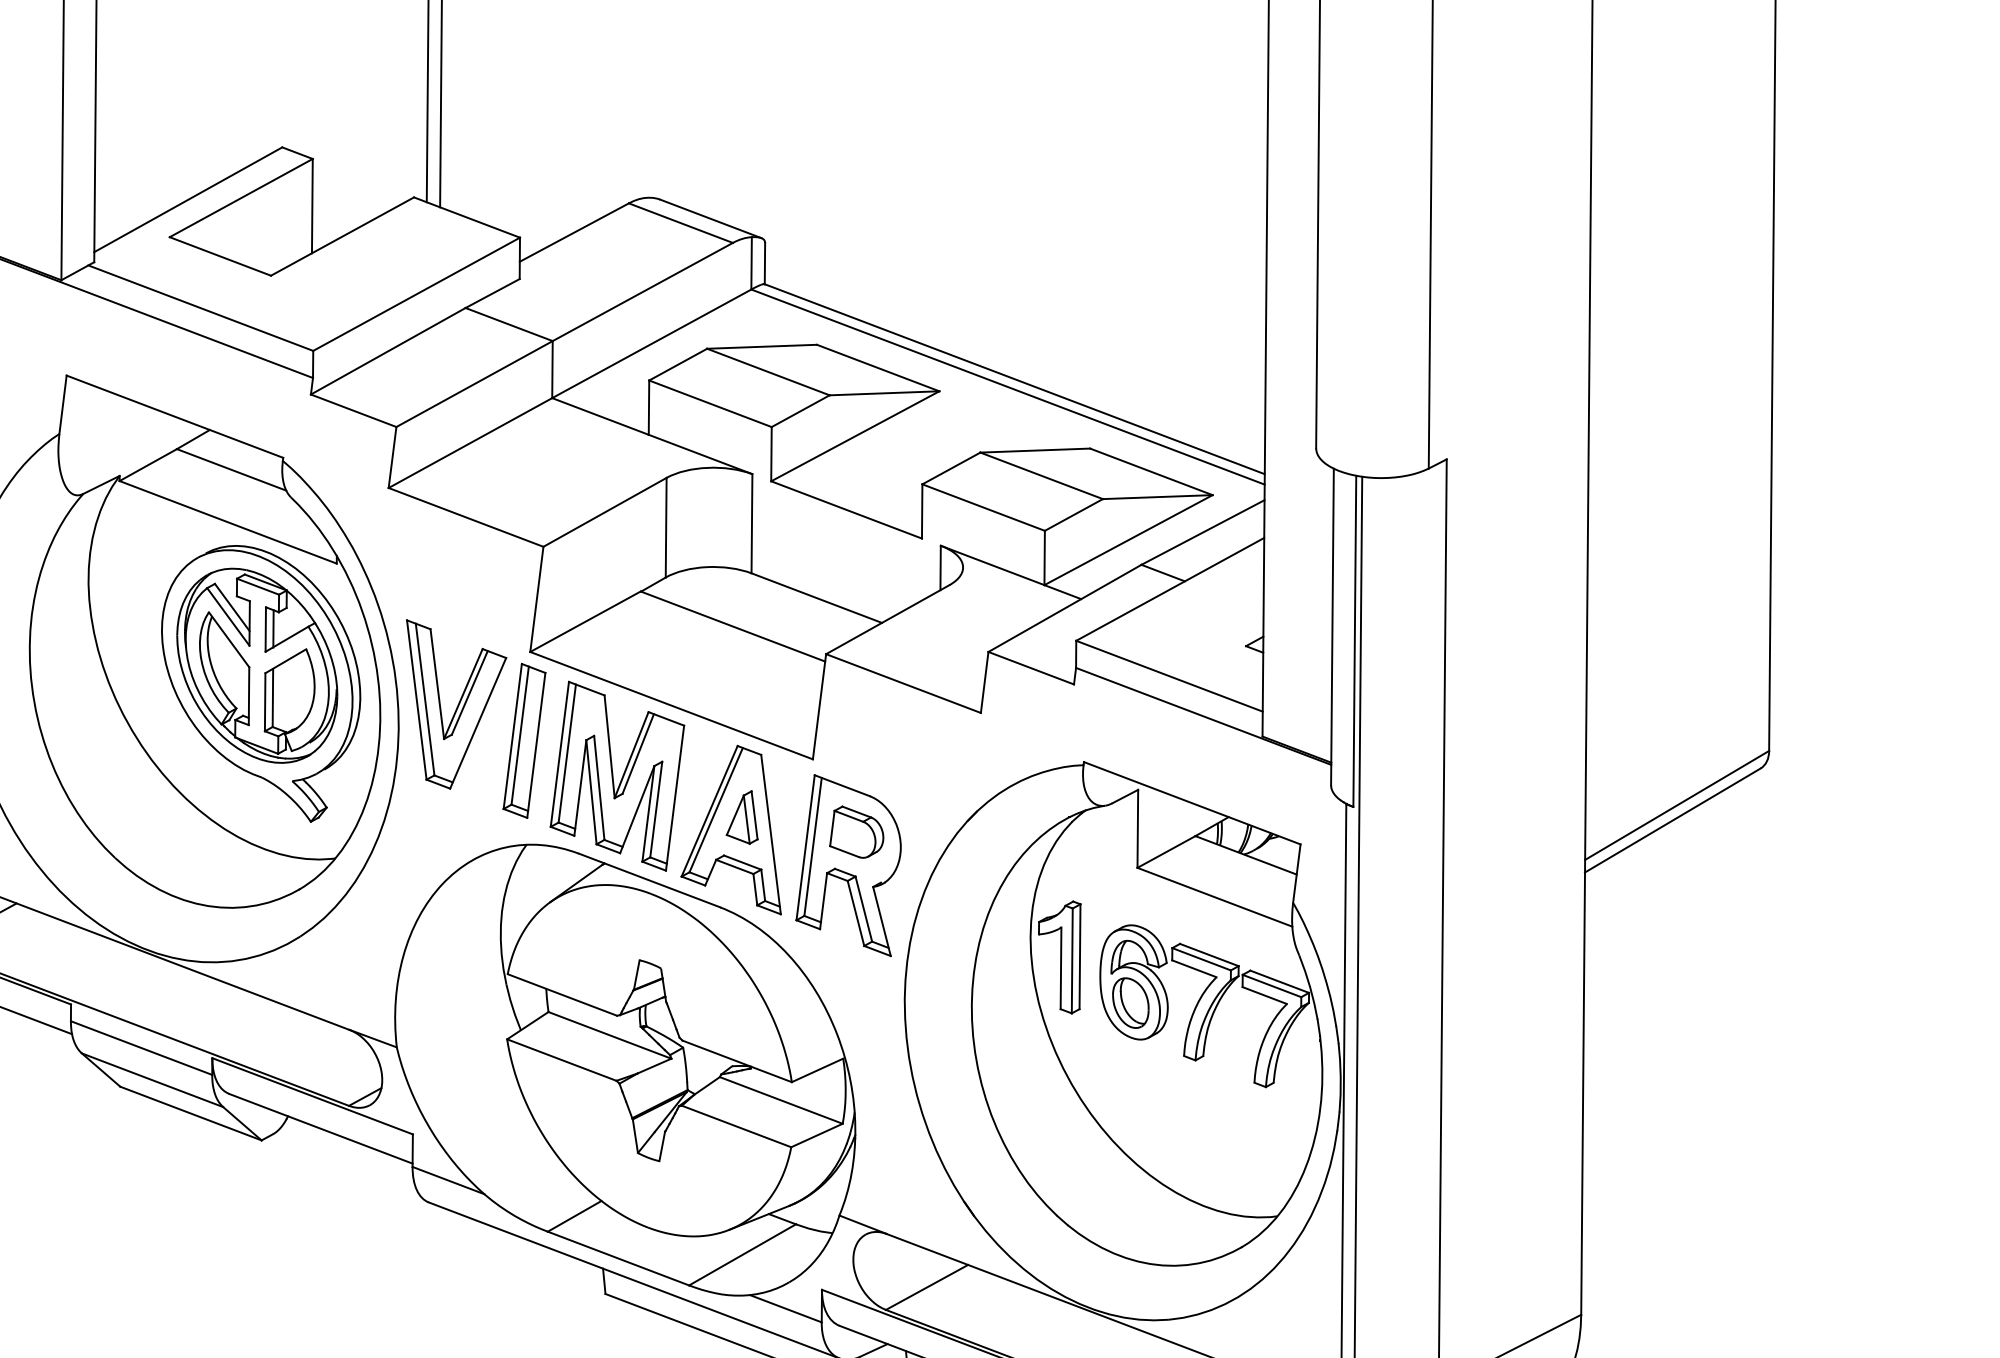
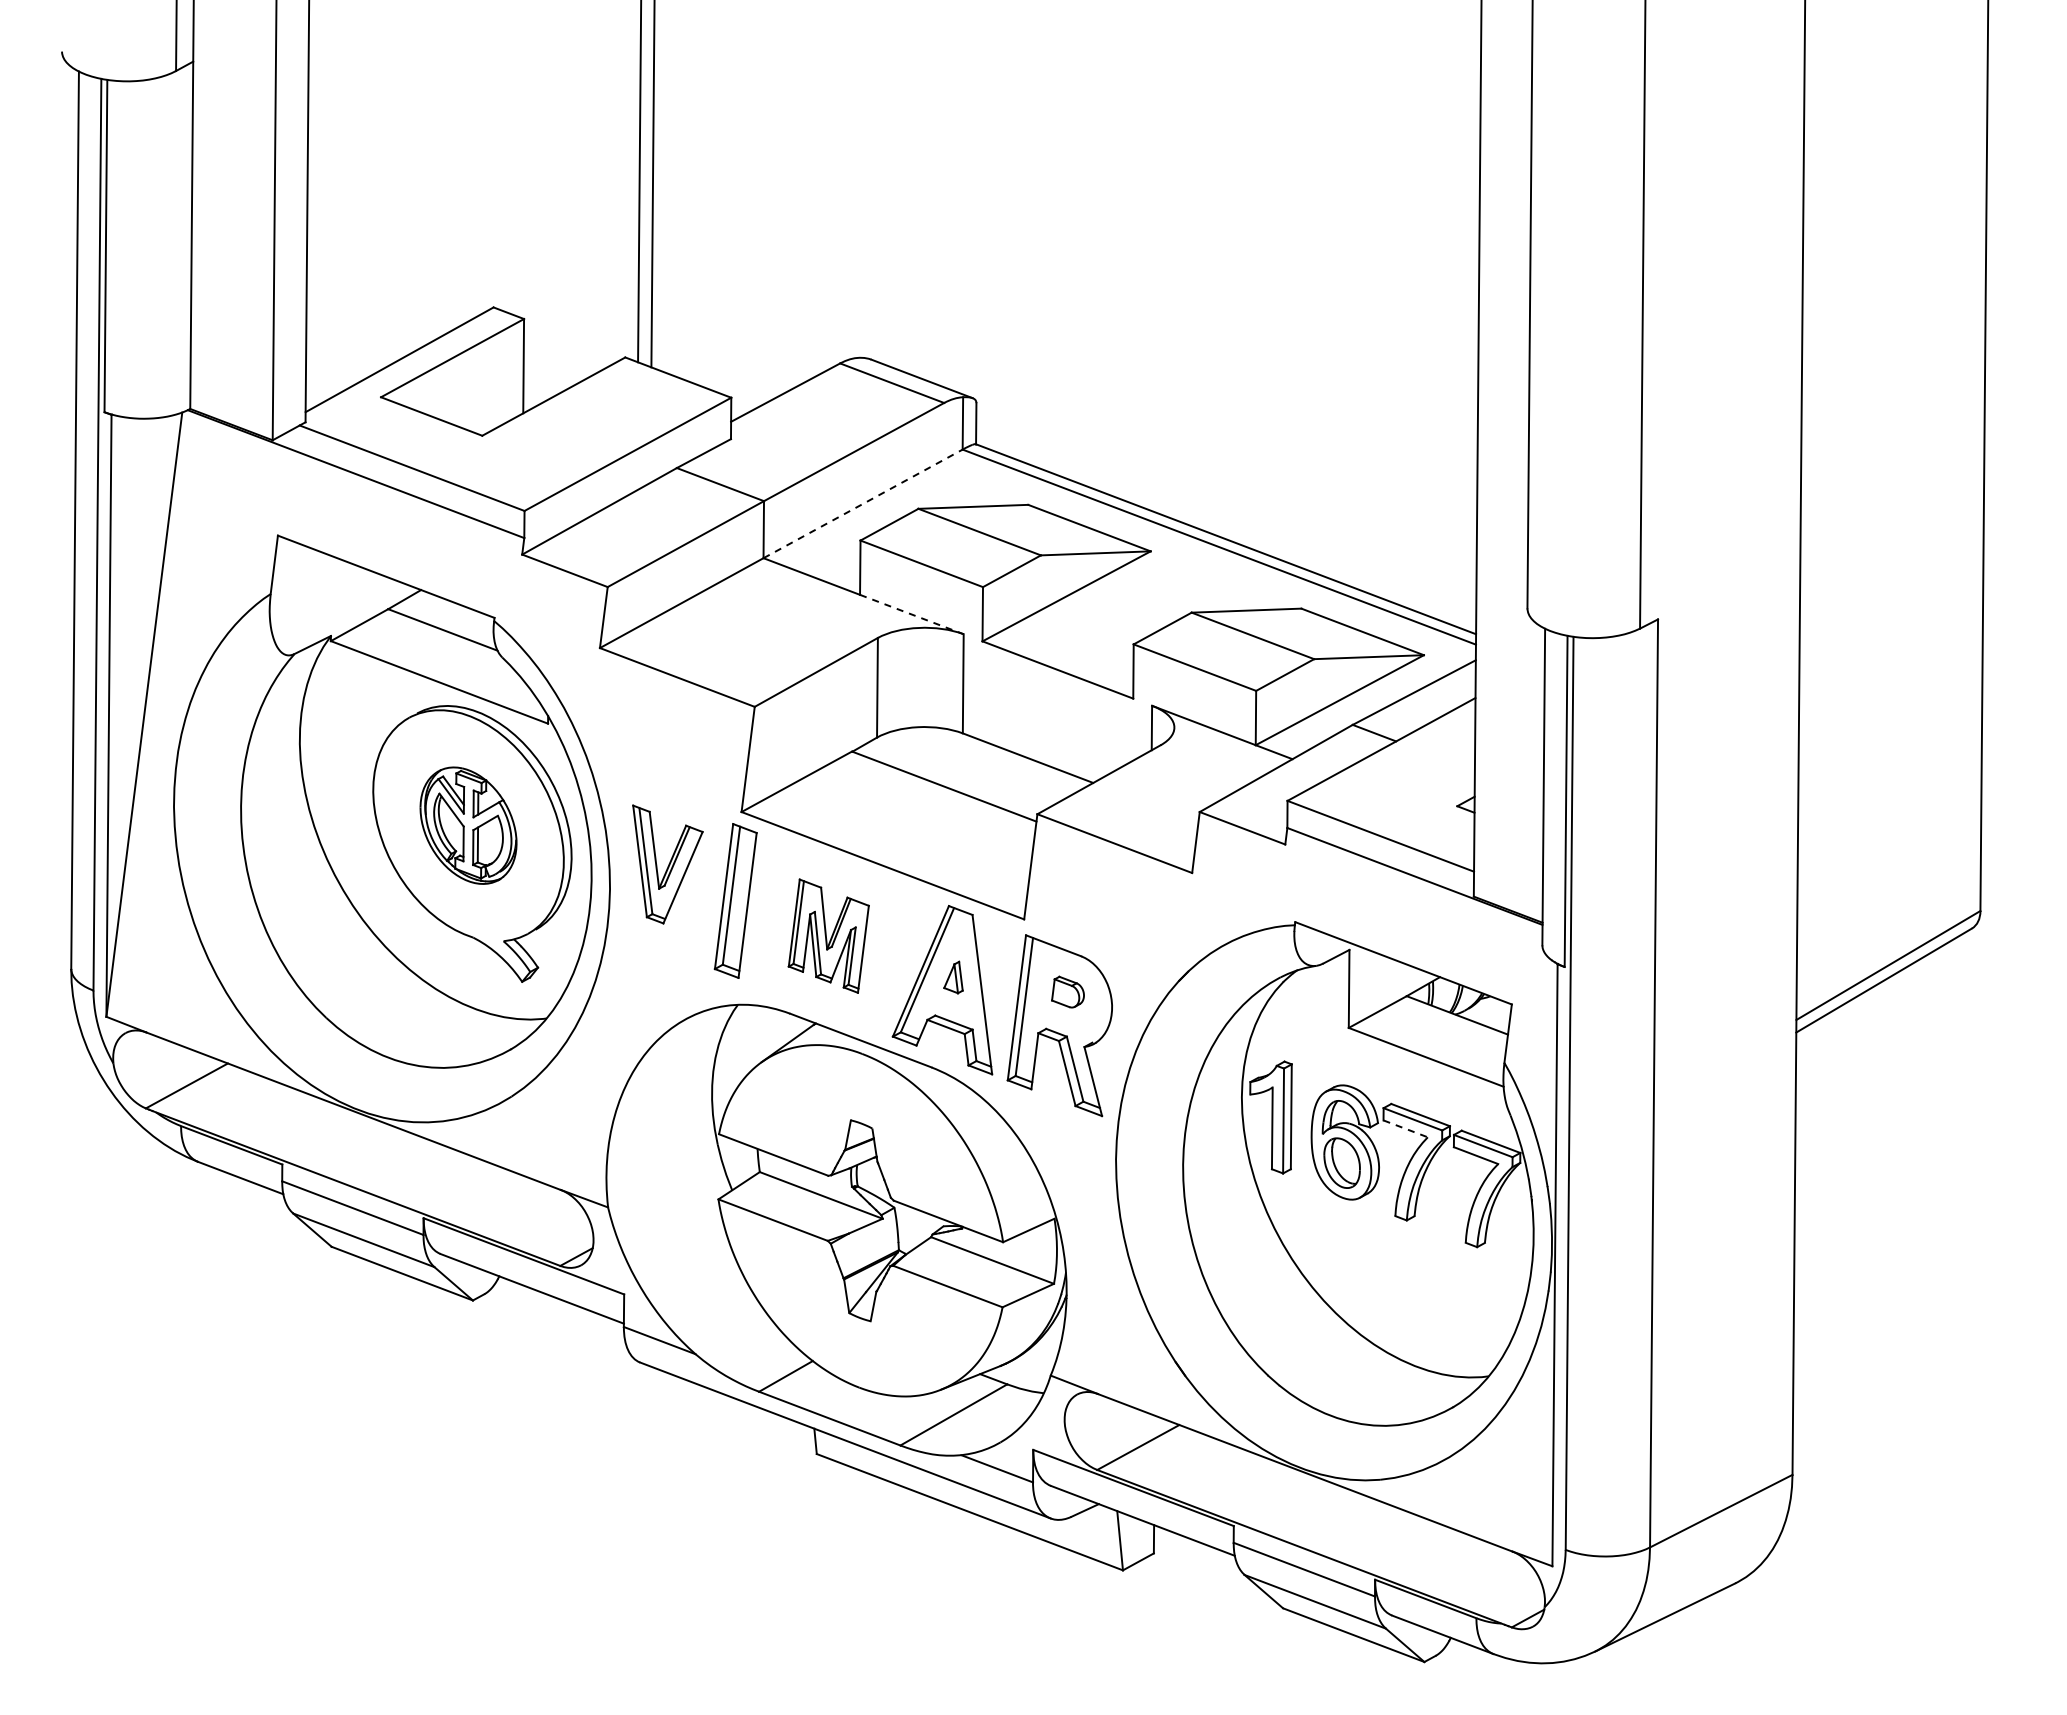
line: (652, 343) -> (863, 503), solid -> dashed
line: (701, 454) -> (912, 614), solid -> dashed
part: (257, 665) -> (468, 825), size x0.6
part: (456, 704) -> (667, 864), size x0.7
part: (617, 775) -> (828, 935), size x0.6
part: (742, 817) -> (953, 977), size x0.6
part: (856, 831) -> (1067, 991), size x0.6
line: (1194, 968) -> (1405, 1128), solid -> dashed

